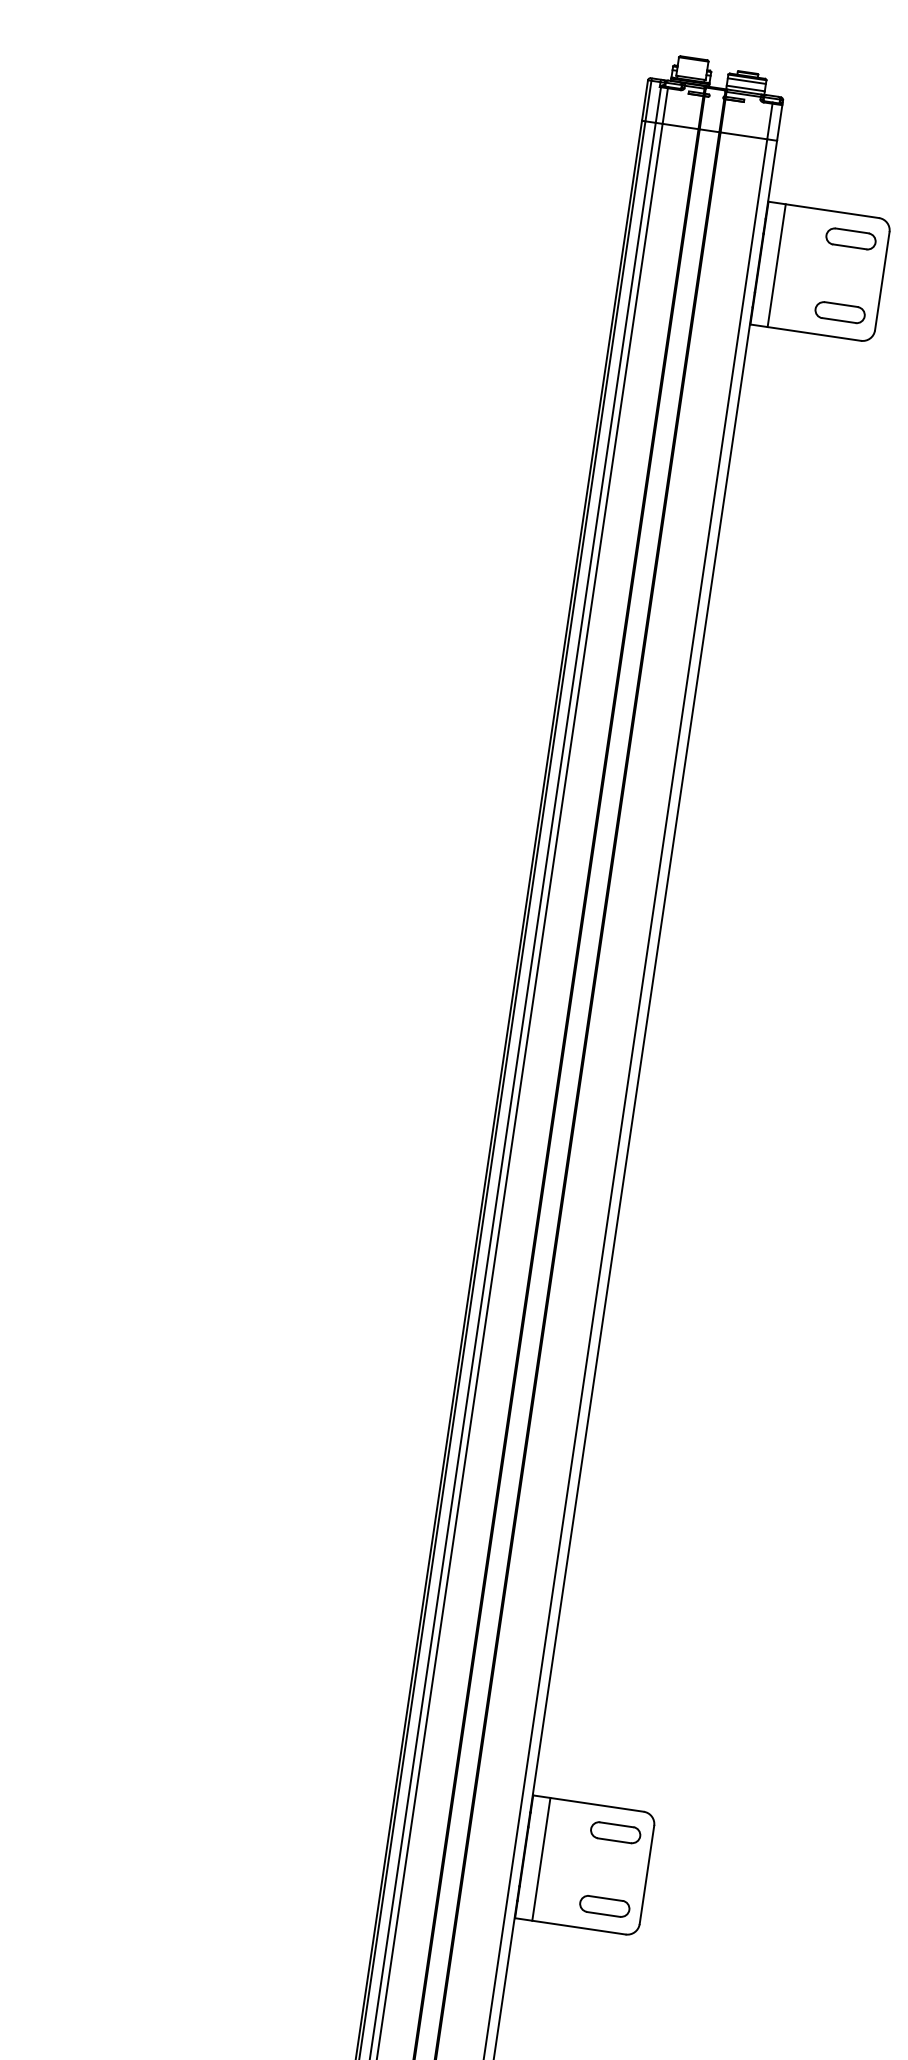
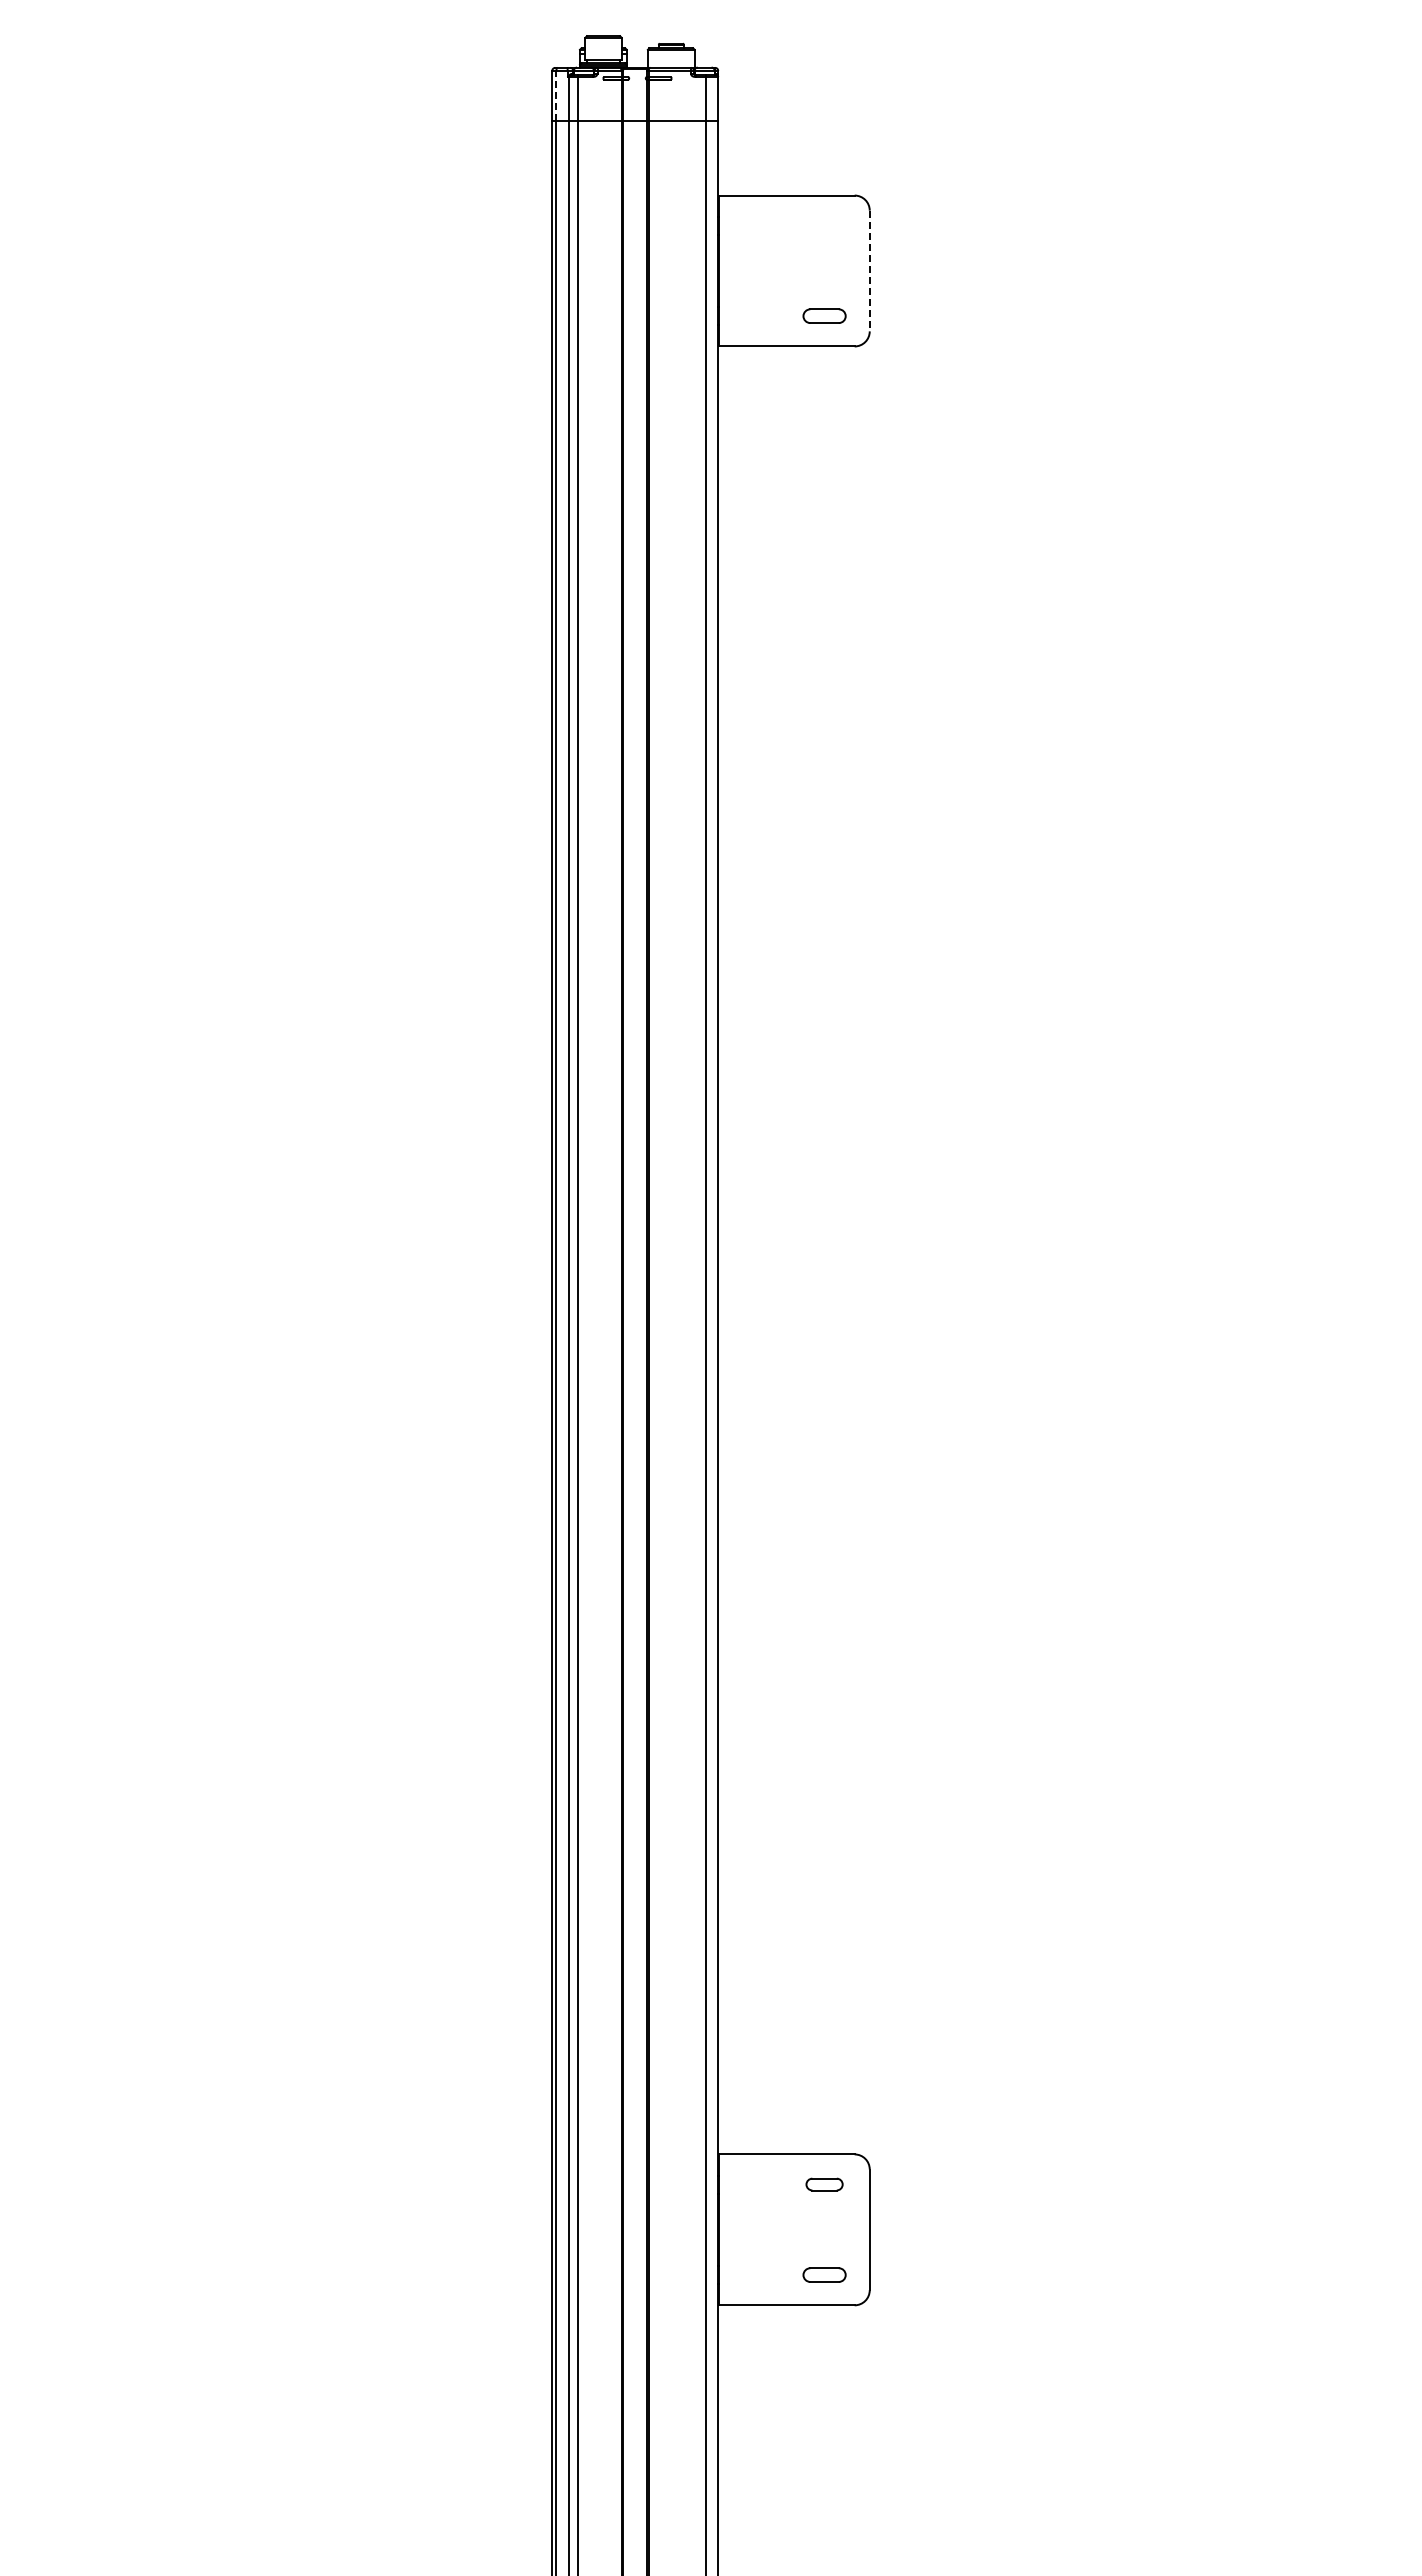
line: (746, 81) -> (670, 54), removed
line: (745, 88) -> (670, 63), removed
line: (648, 100) -> (556, 95), solid -> dashed
part: (850, 238) -> (824, 225), removed
line: (776, 265) -> (739, 270), removed
line: (882, 281) -> (869, 271), solid -> dashed
part: (840, 312) -> (824, 315), size x0.7
part: (615, 1832) -> (824, 2184), size x0.6
line: (541, 1858) -> (739, 2229), removed
part: (604, 1905) -> (824, 2274), size x0.7

